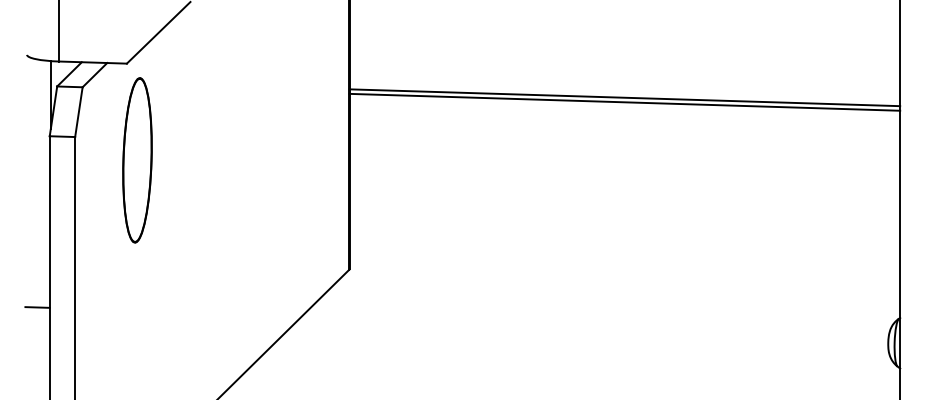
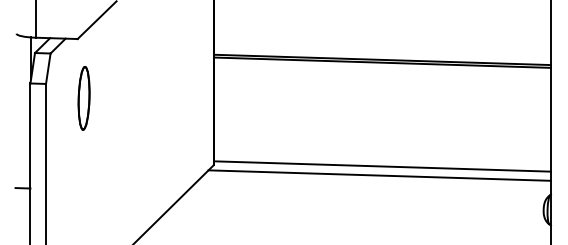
part: (136, 160) -> (83, 98), size x0.62
line: (623, 271) -> (381, 166), added
line: (620, 286) -> (379, 175), added

